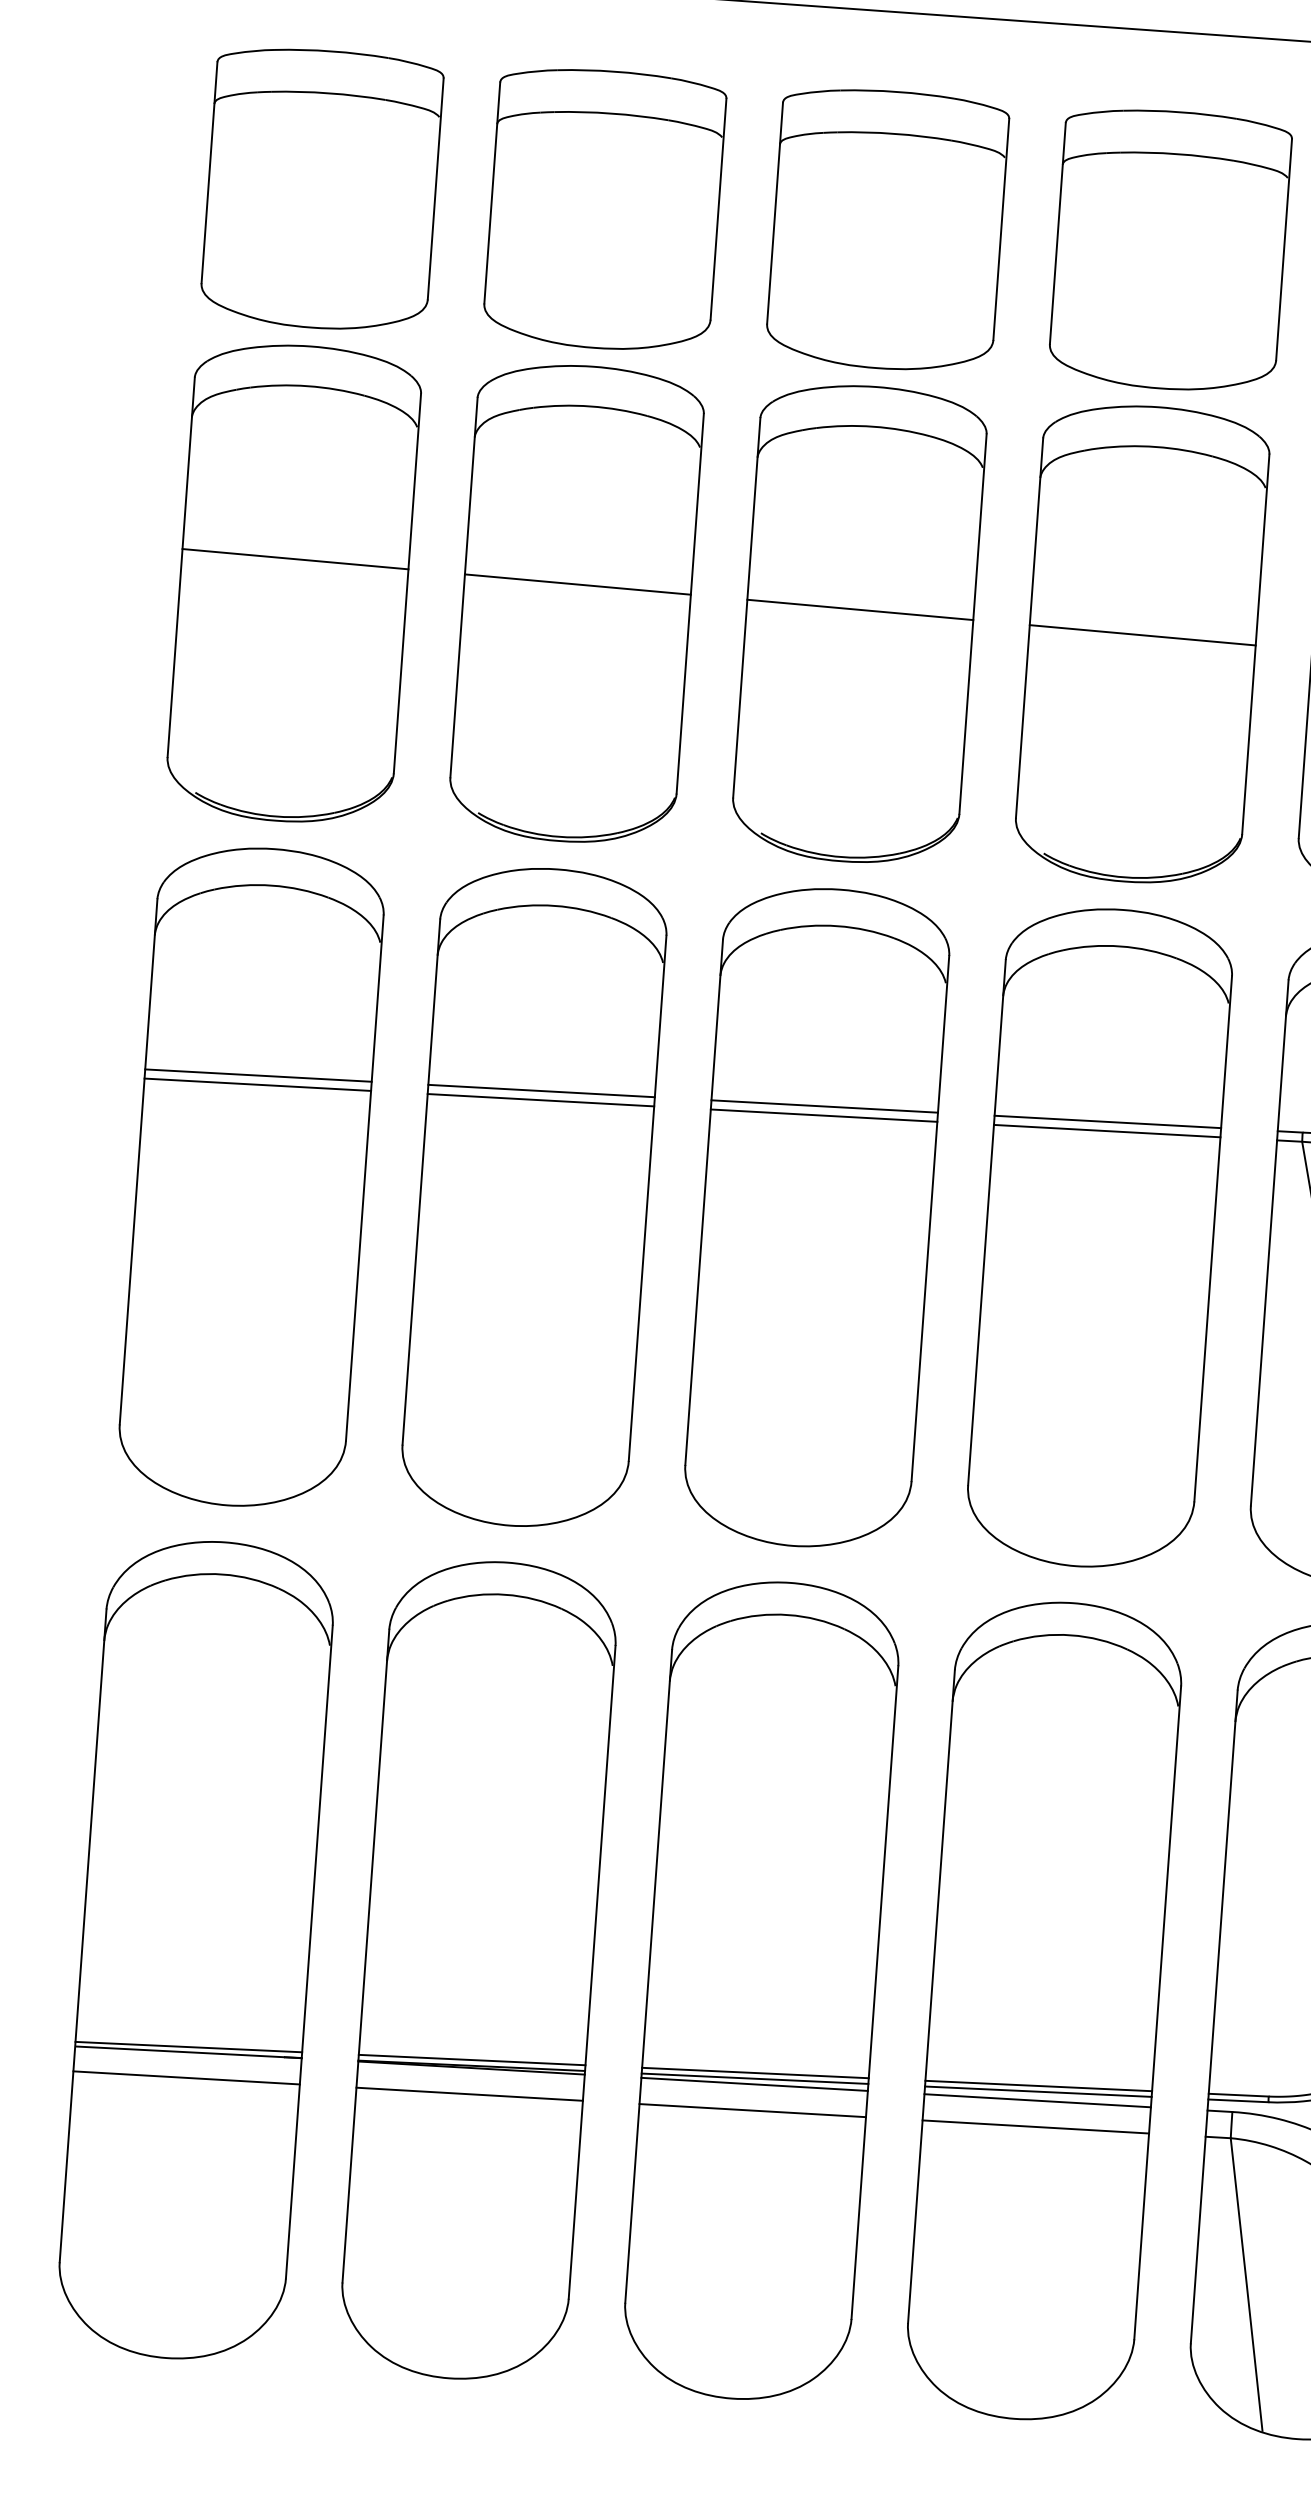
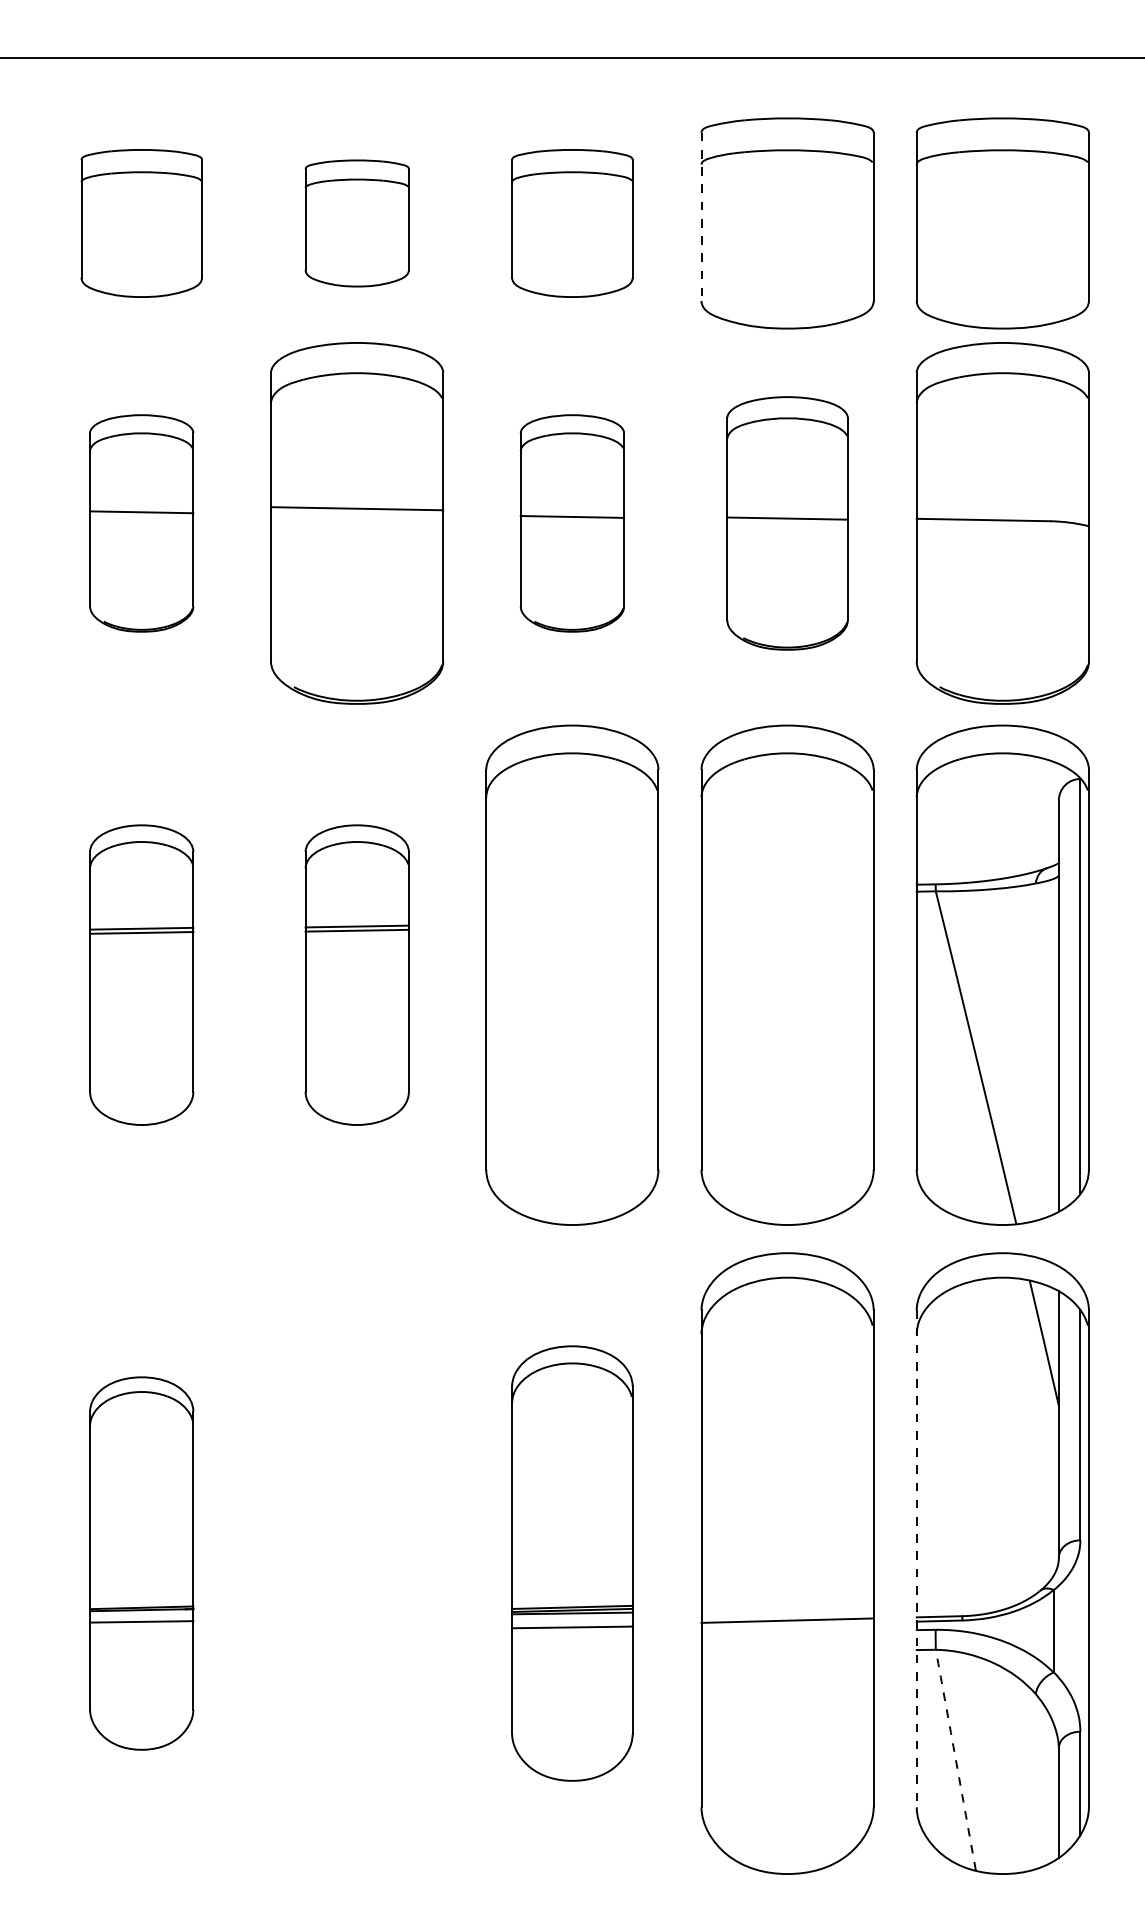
part: (321, 189) -> (141, 223), size x0.7
part: (605, 209) -> (357, 223), size x0.6
part: (887, 230) -> (572, 223), size x0.7
line: (1057, 234) -> (701, 217), solid -> dashed
part: (293, 583) -> (141, 523), size x0.6
part: (859, 624) -> (572, 523), size x0.6
part: (1141, 644) -> (787, 523), size x0.7
line: (824, 1106) -> (572, 890), removed
line: (824, 1115) -> (572, 897), removed
line: (1107, 1121) -> (787, 886), removed
line: (1107, 1130) -> (787, 893), removed
part: (250, 1176) -> (141, 974), size x0.6
part: (534, 1196) -> (357, 974), size x0.6
part: (195, 1950) -> (141, 1563), size x0.6
part: (479, 1970) -> (357, 1563), removed
part: (761, 1990) -> (572, 1563), size x0.7
line: (1213, 2017) -> (916, 1559), solid -> dashed
line: (1038, 2091) -> (787, 1624), removed
line: (1037, 2100) -> (787, 1631), removed
line: (1035, 2126) -> (787, 1651), removed
arc: (1246, 2285) -> (955, 1760), solid -> dashed

